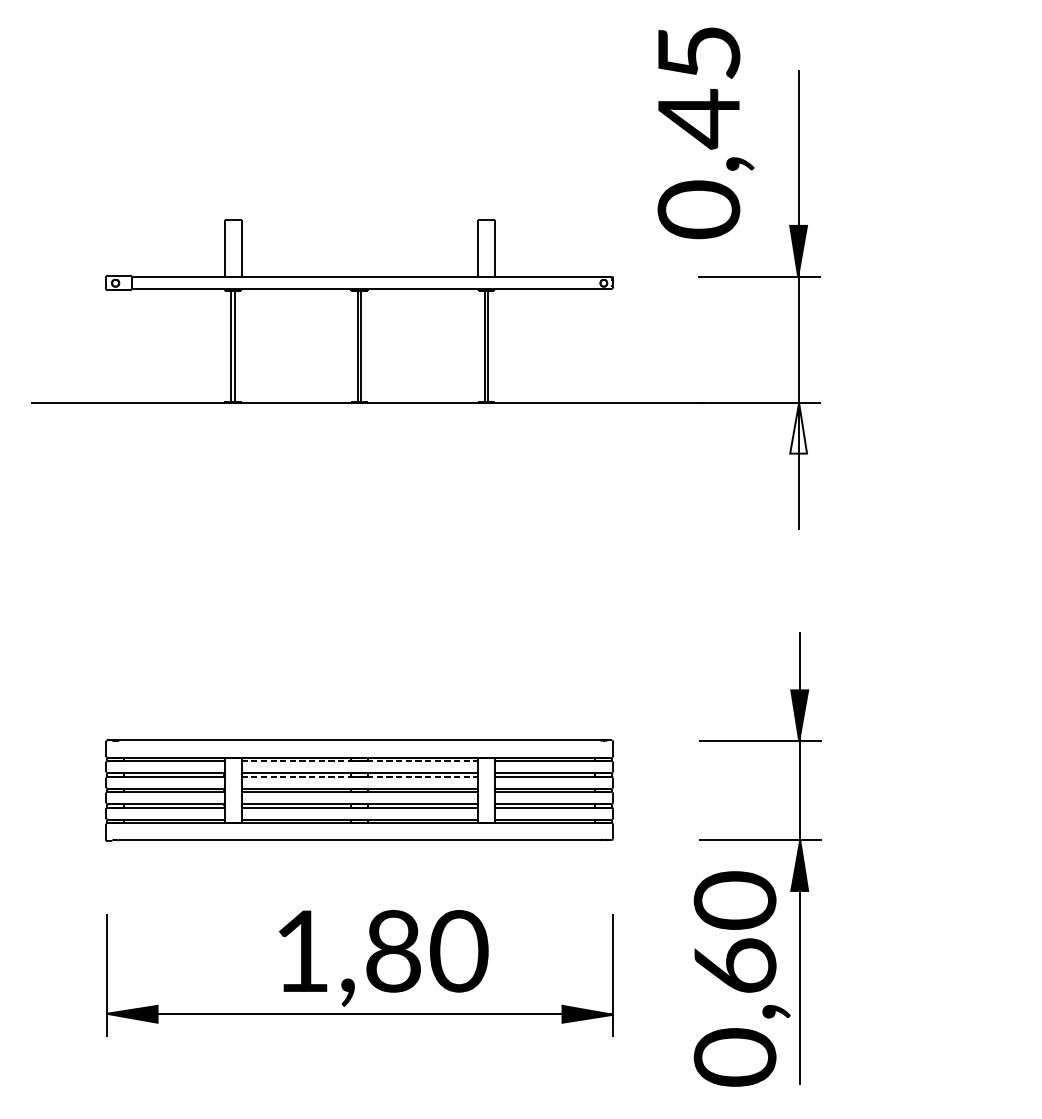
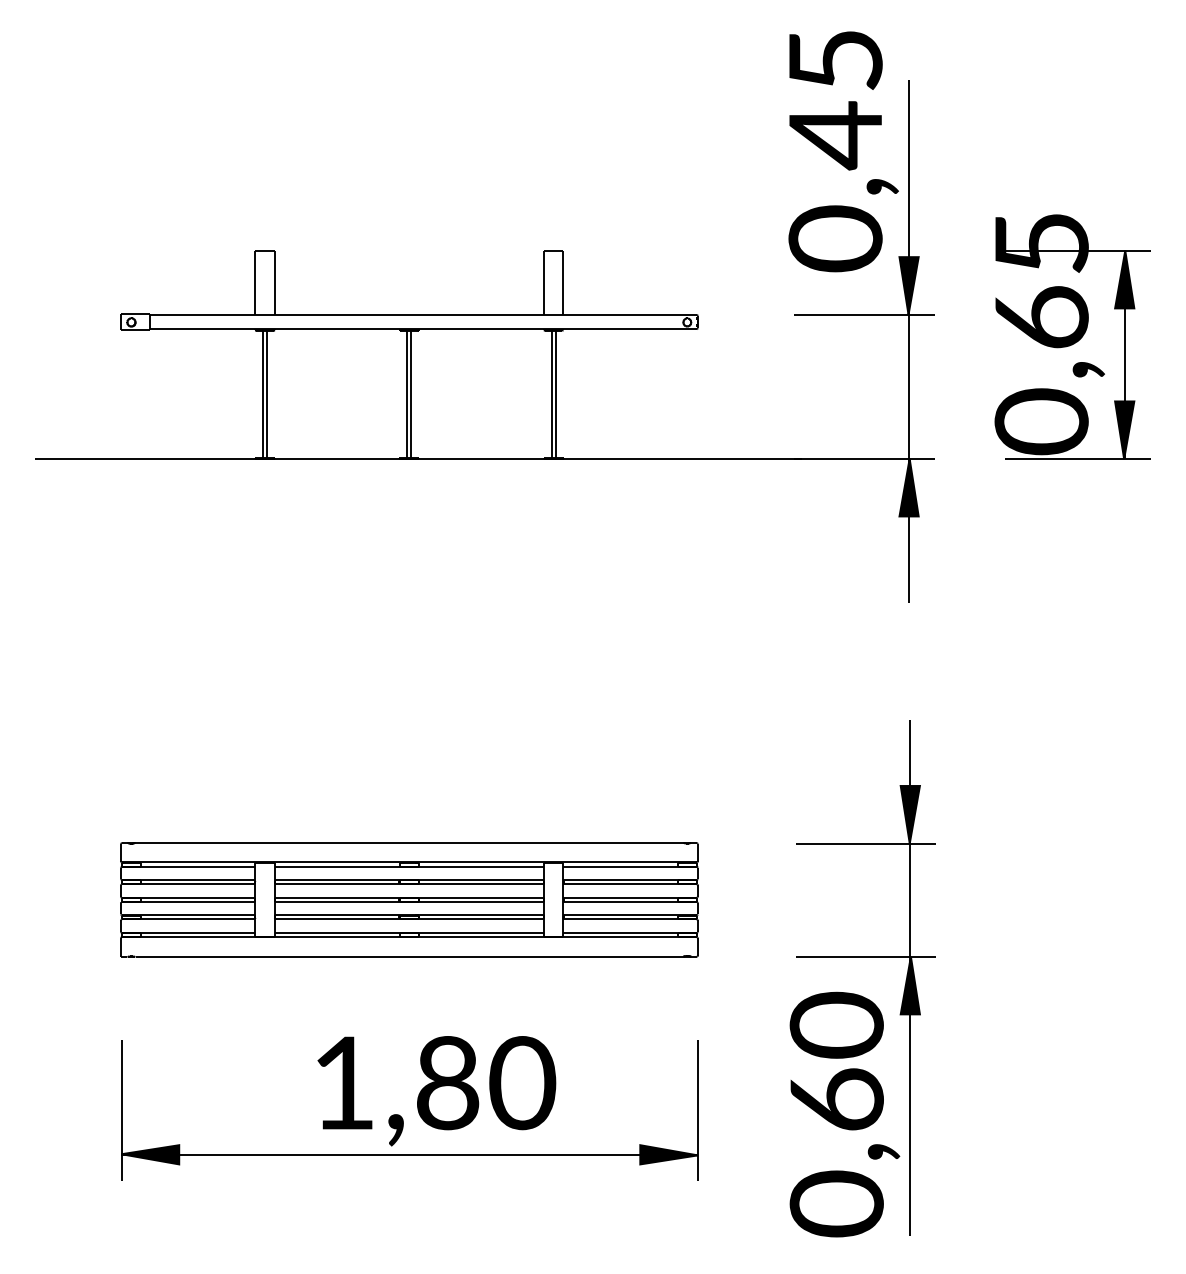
text: (705, 133) -> (843, 151), moved
part: (942, 295) -> (1072, 336), added
fill: (798, 428) -> (908, 487), added
line: (359, 761) -> (409, 866), dashed -> solid
line: (359, 776) -> (409, 884), dashed -> solid

